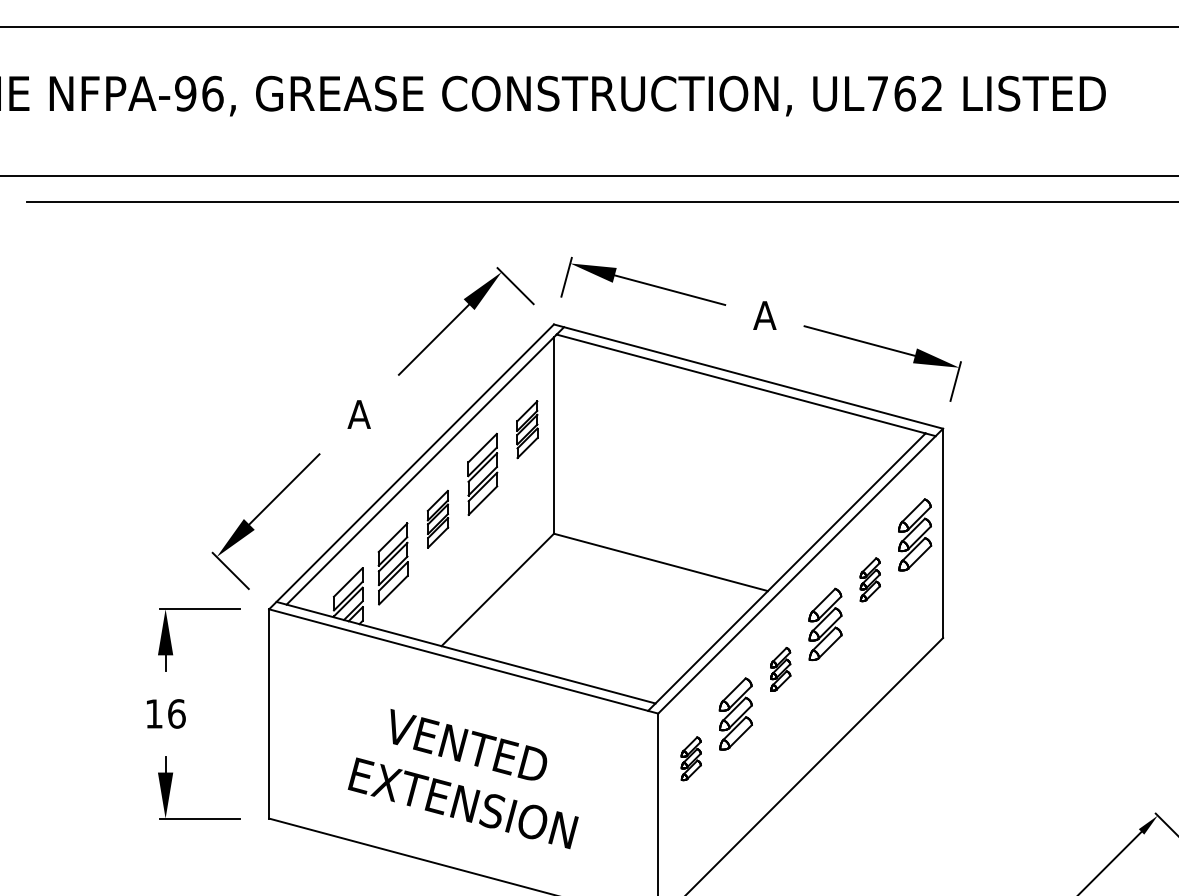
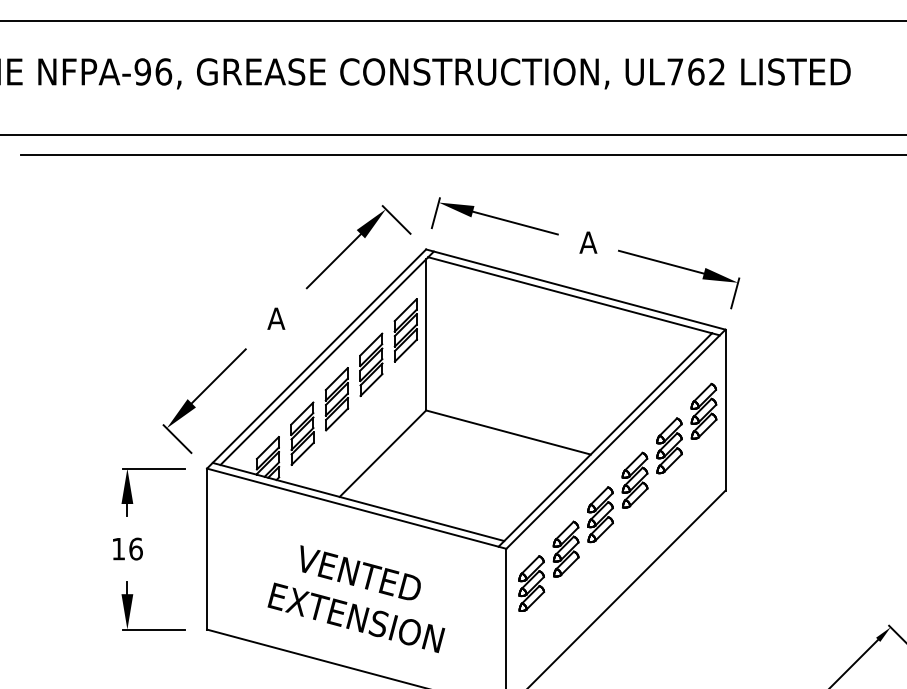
part: (527, 429) -> (405, 330), size x1.43
part: (437, 519) -> (336, 399), size x1.43
part: (870, 579) -> (669, 445), size x1.67
part: (780, 668) -> (600, 514), size x1.67
part: (690, 758) -> (531, 583), size x1.67

